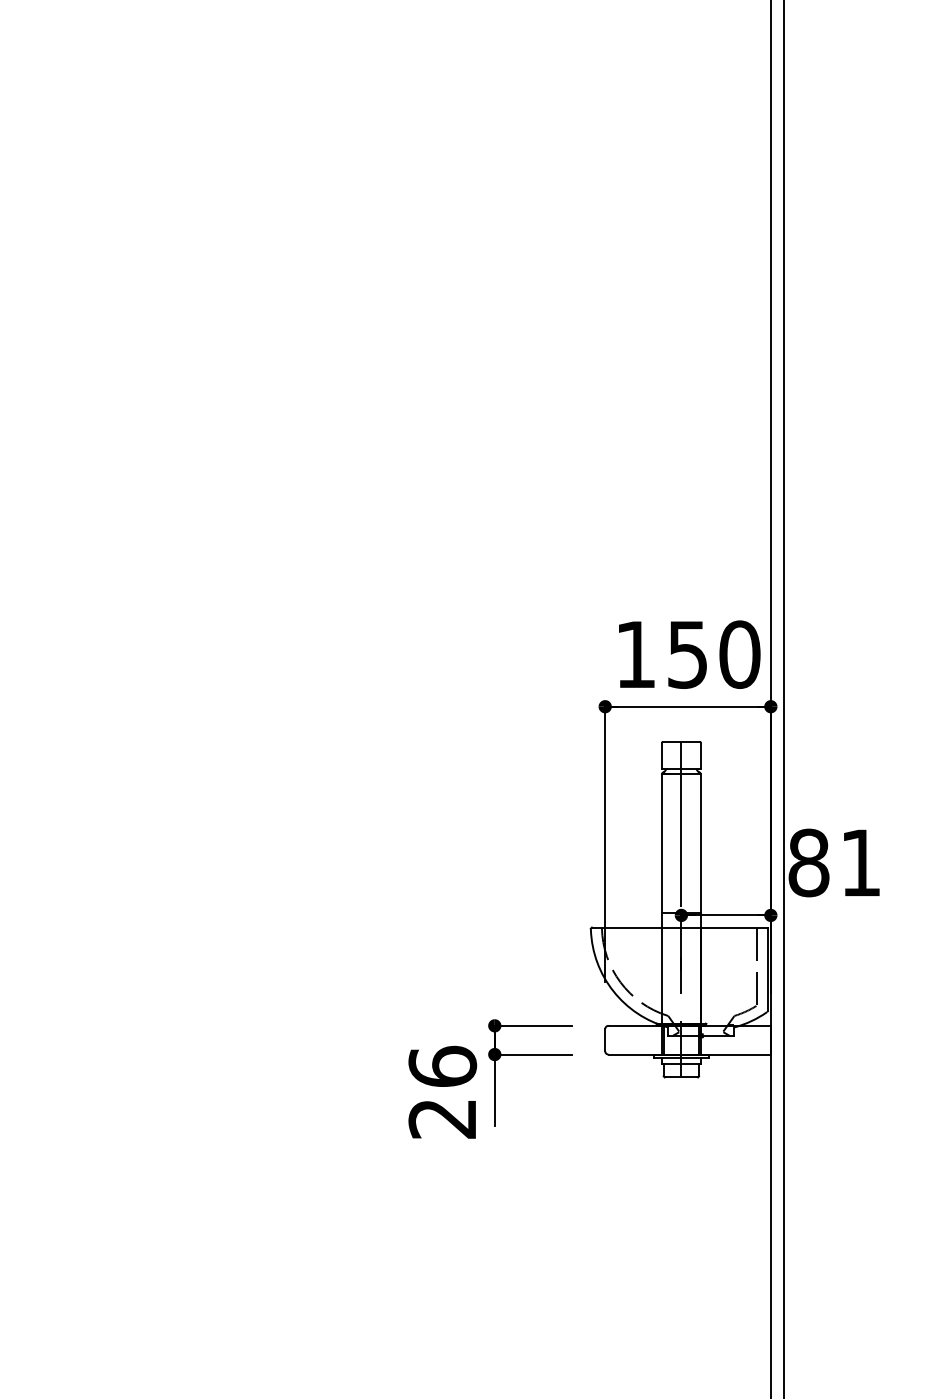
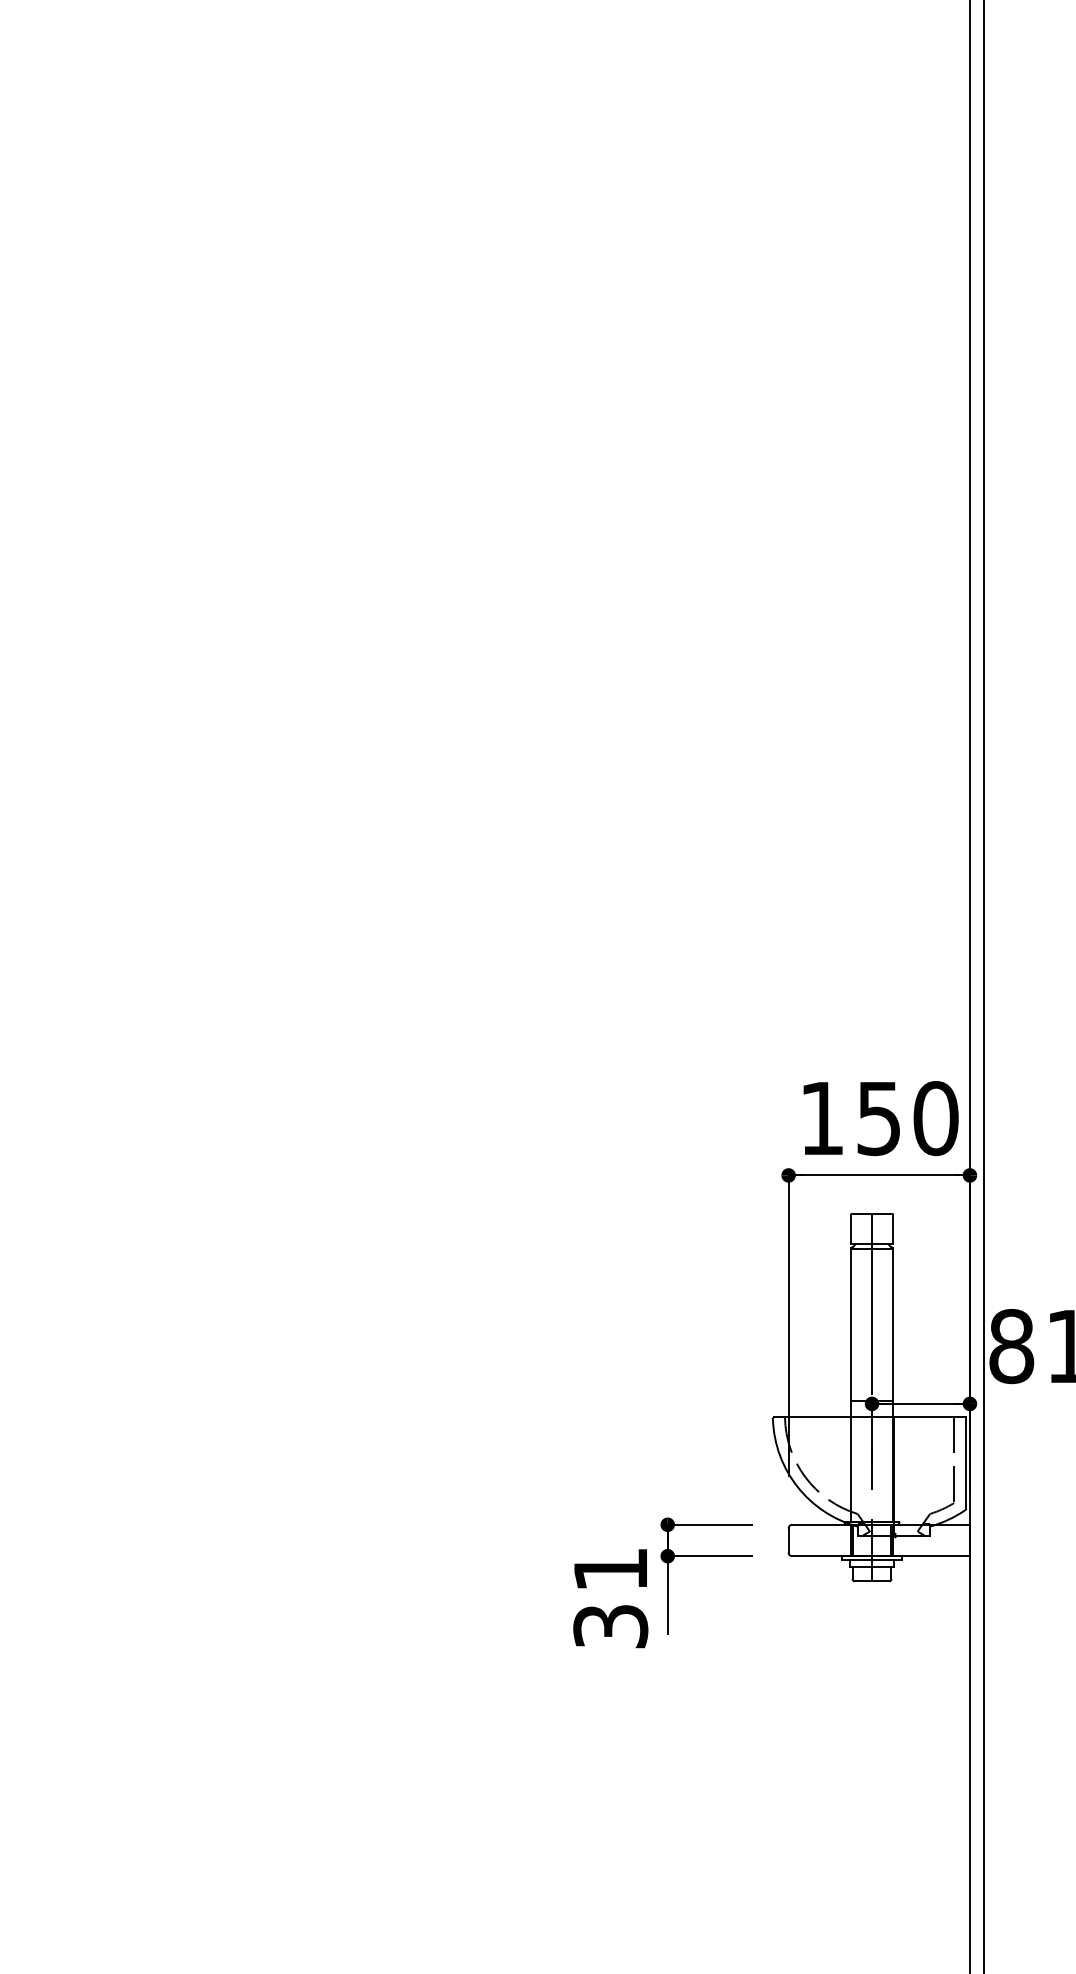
text: (442, 1092) -> (610, 1597), 26 -> 31

